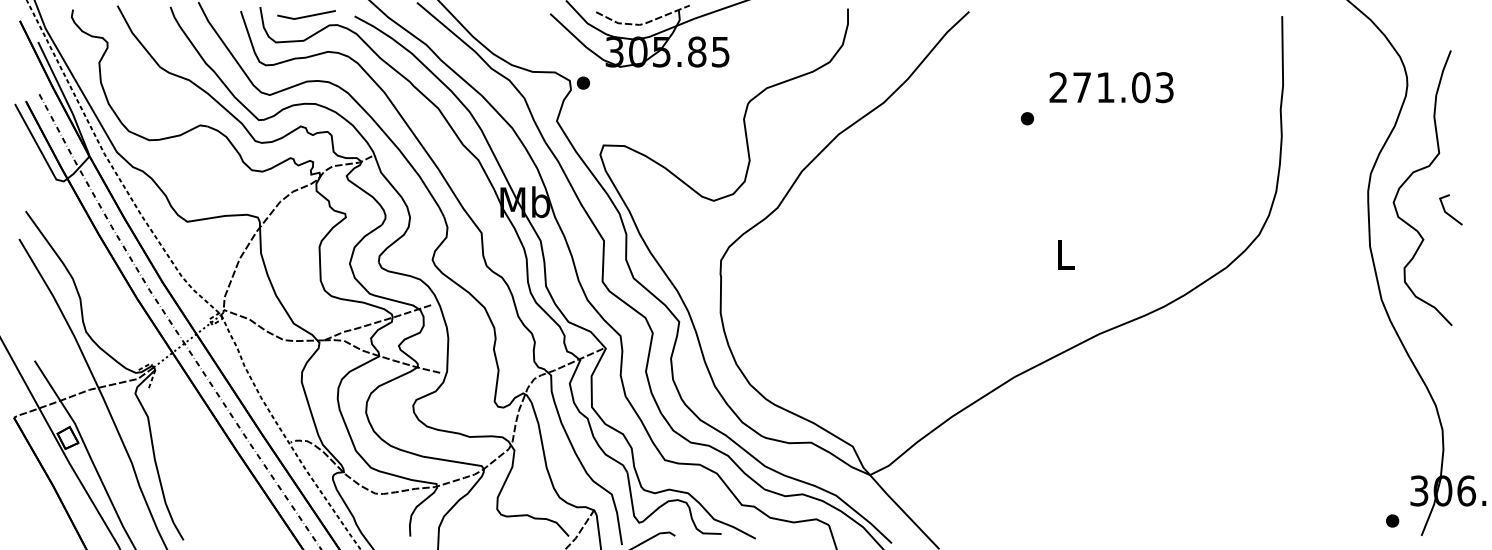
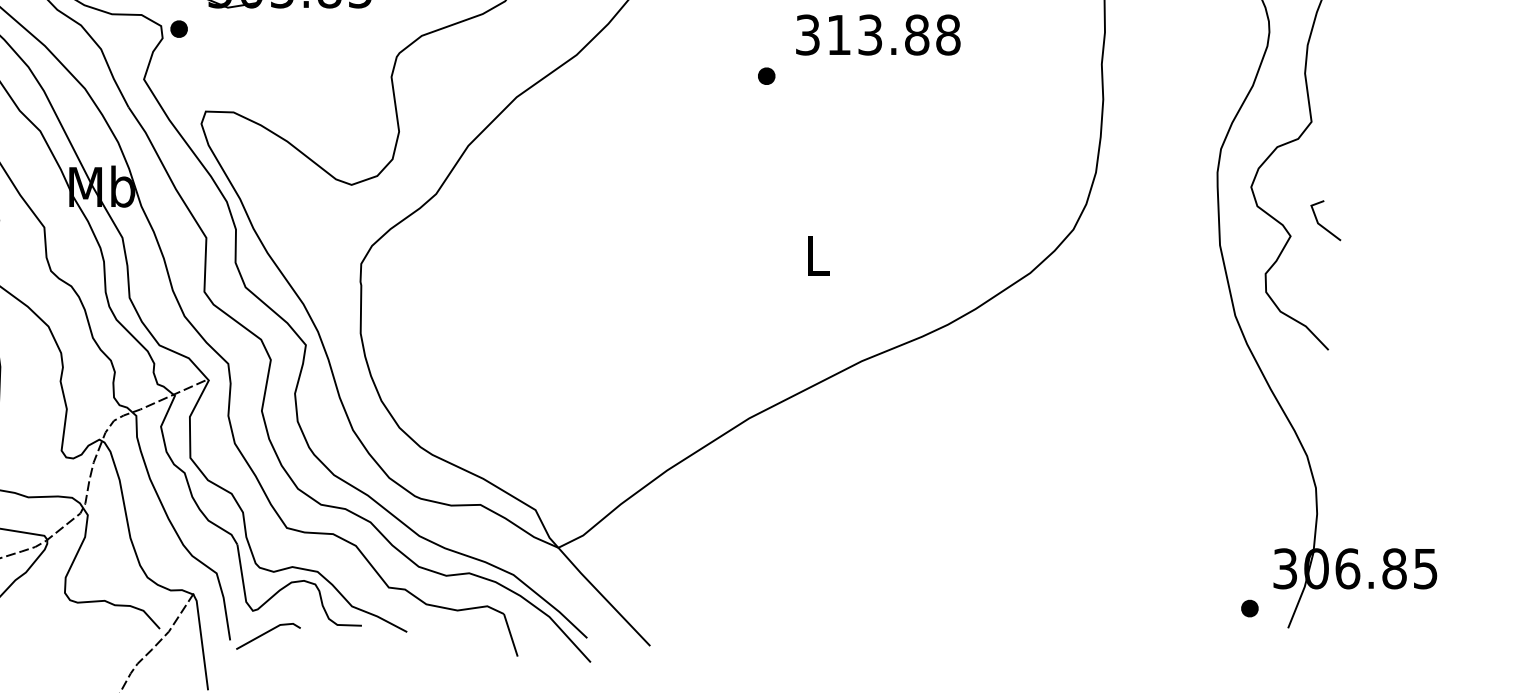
text: (1111, 87) -> (877, 34), 271.03 -> 313.88
line: (1447, 212) -> (1321, 224), moved

